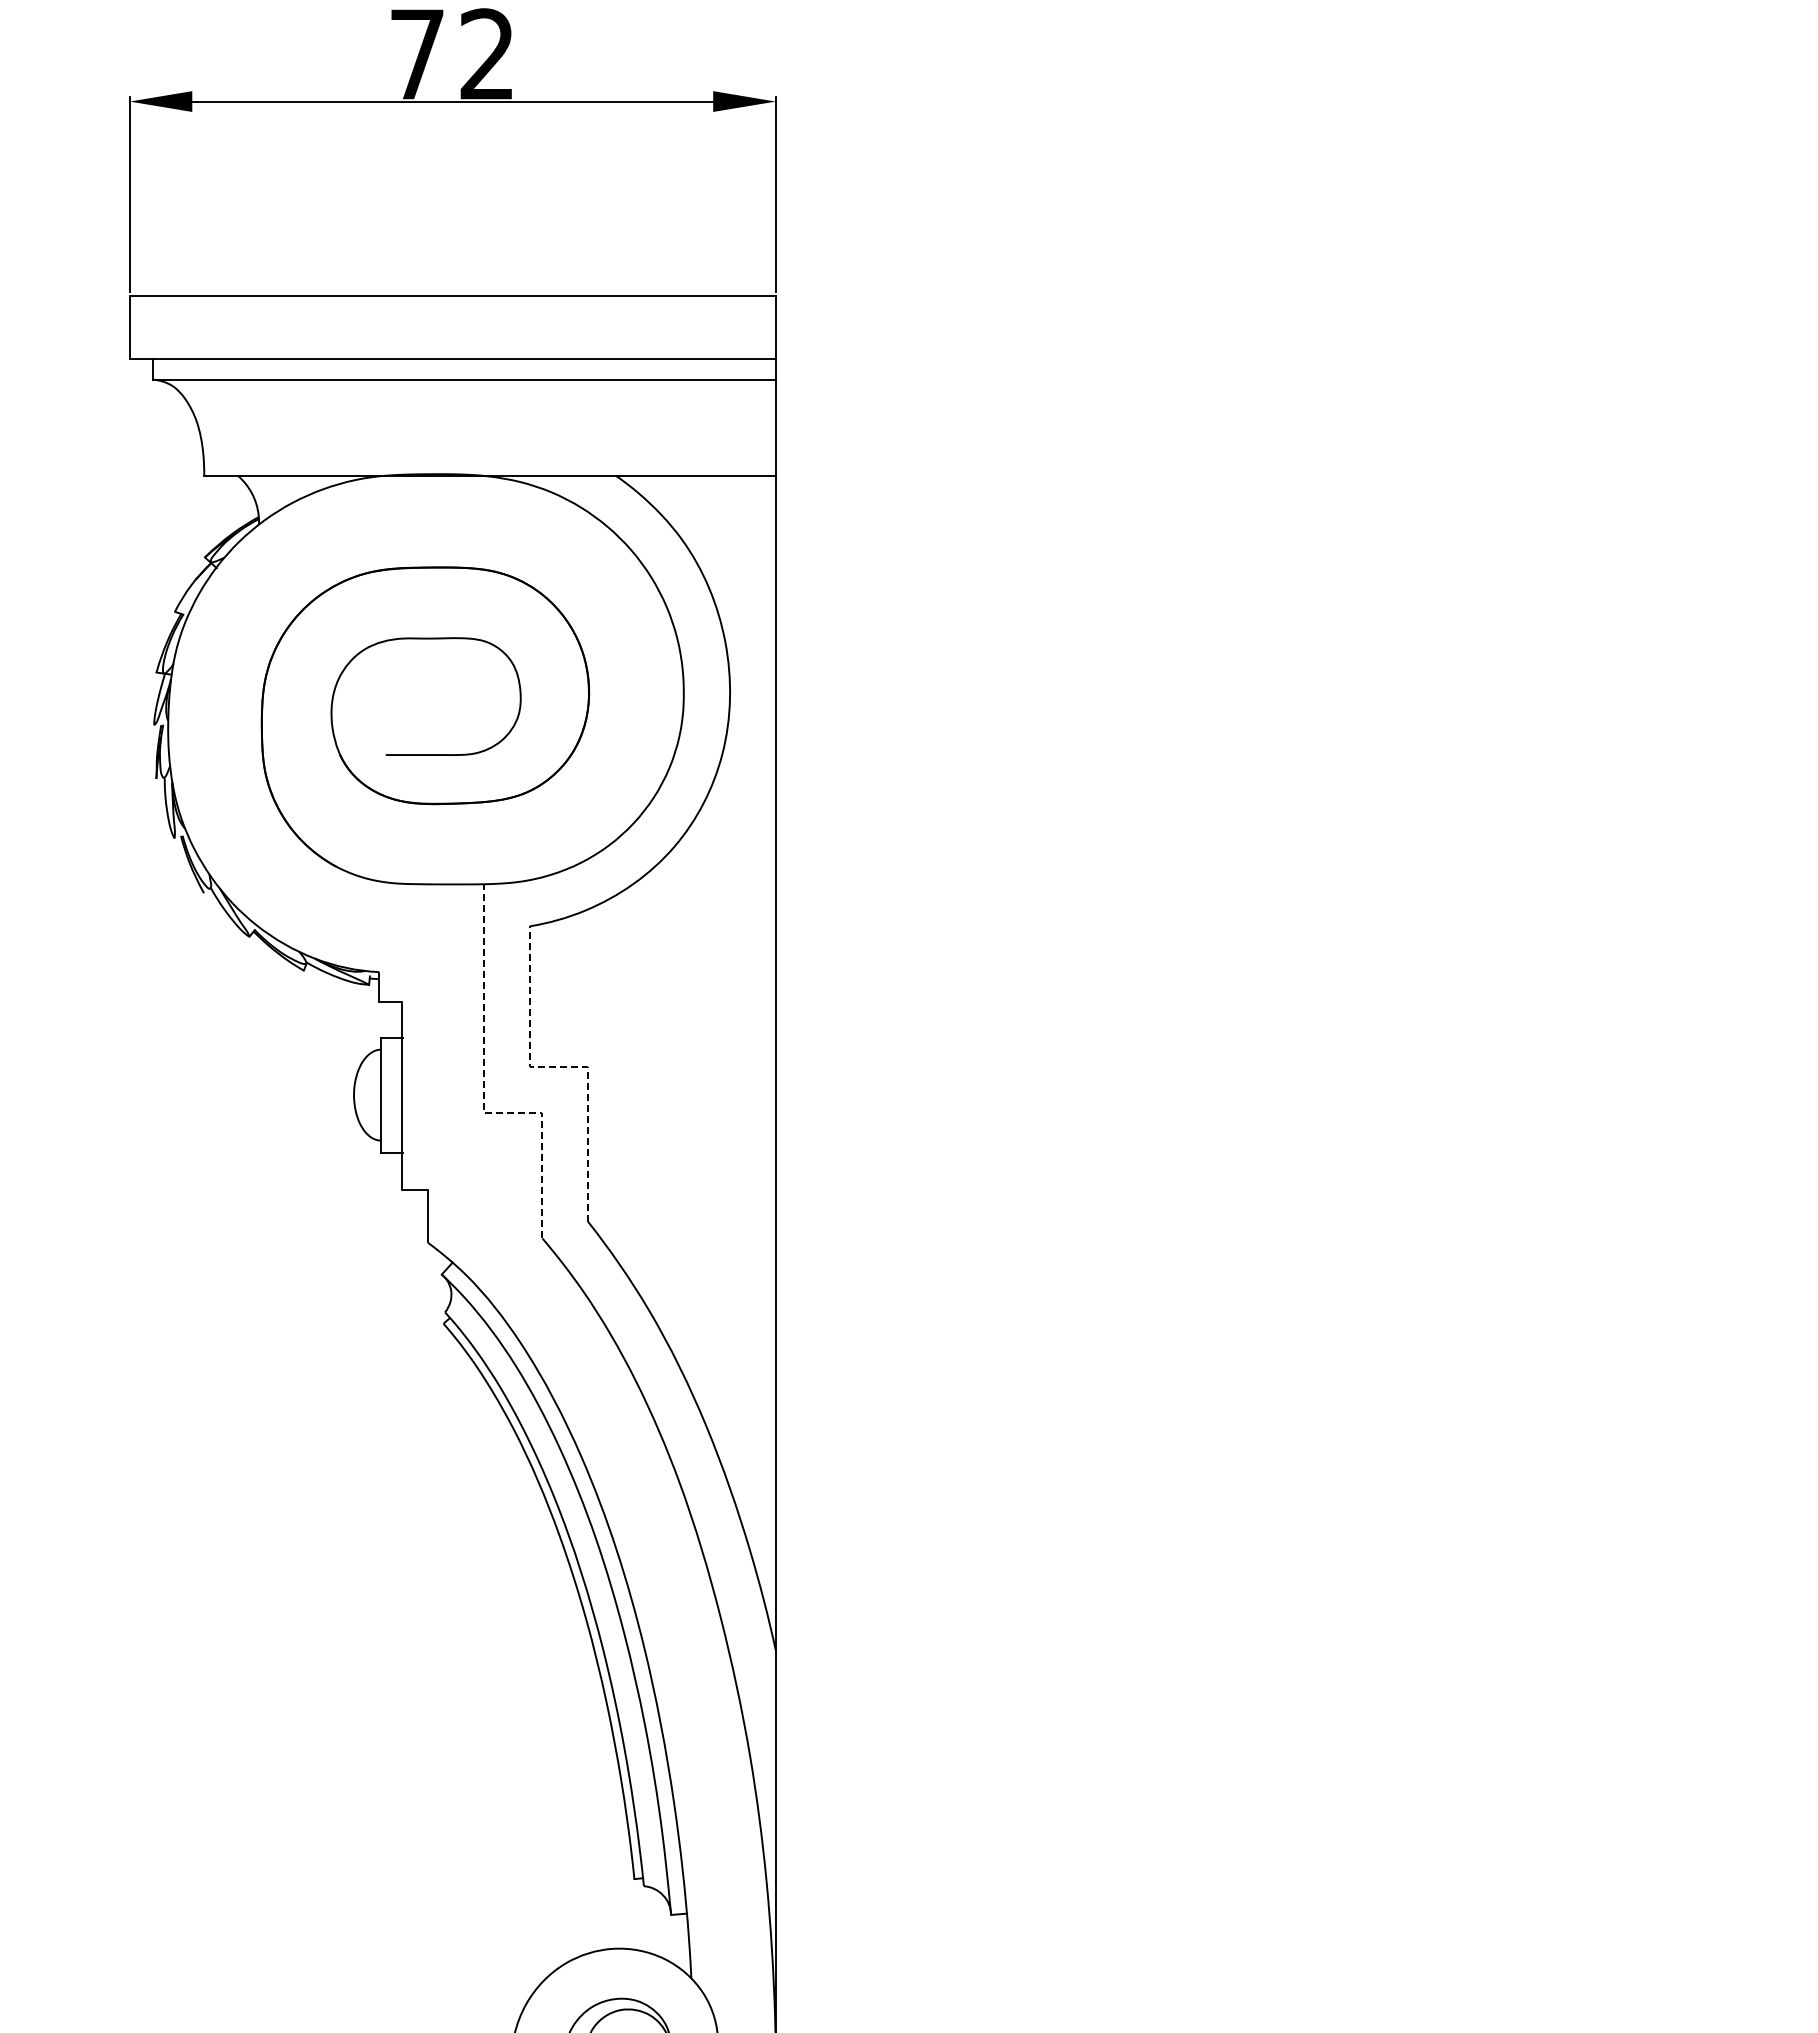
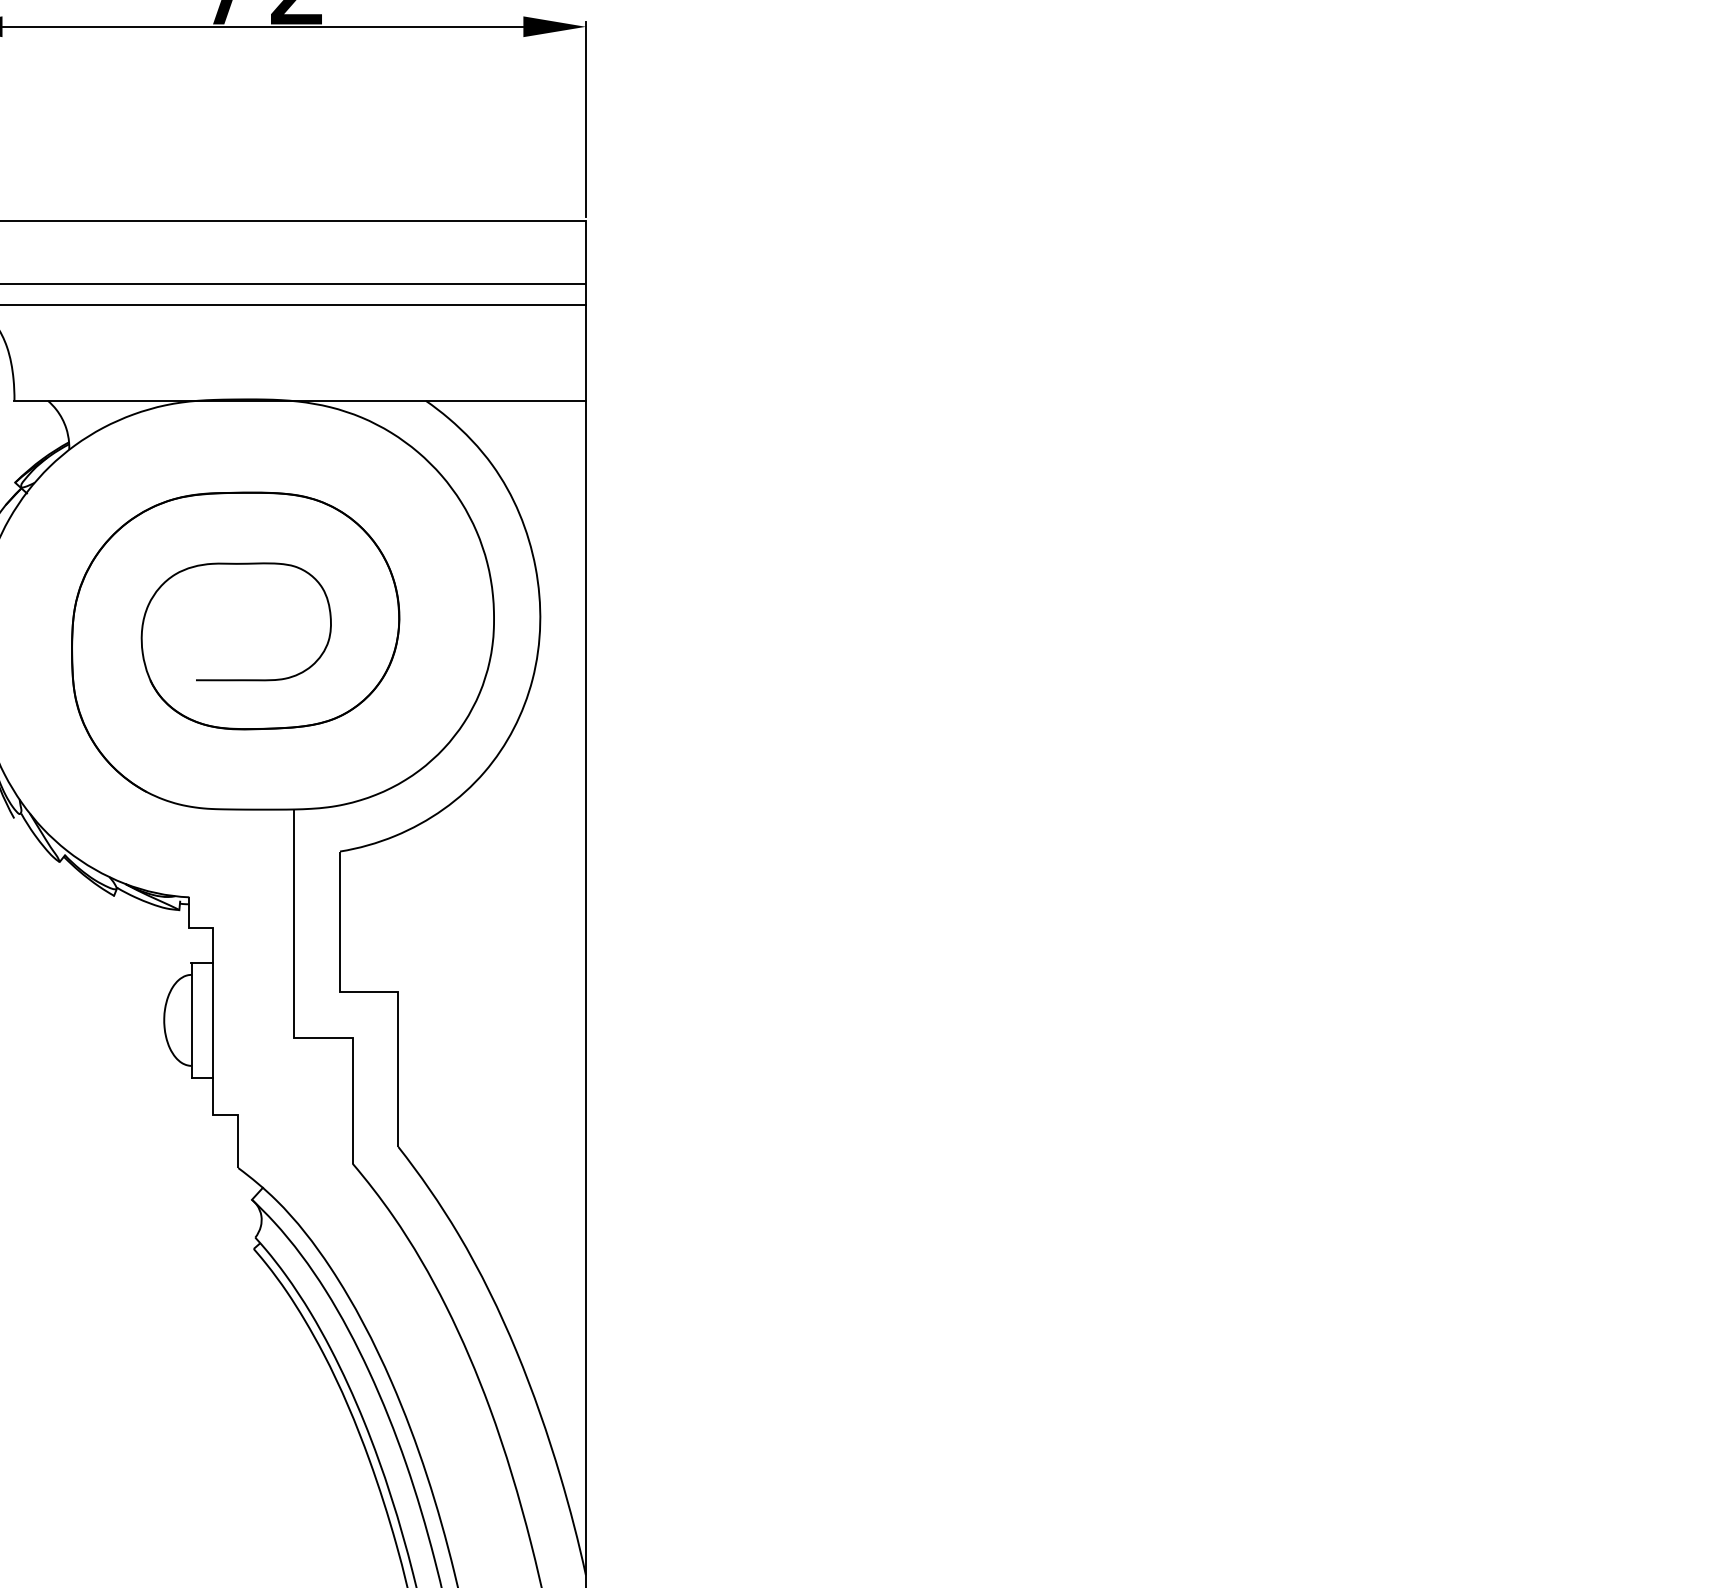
line: (565, 1067) -> (375, 992), dashed -> solid
line: (484, 1091) -> (294, 1016), dashed -> solid

